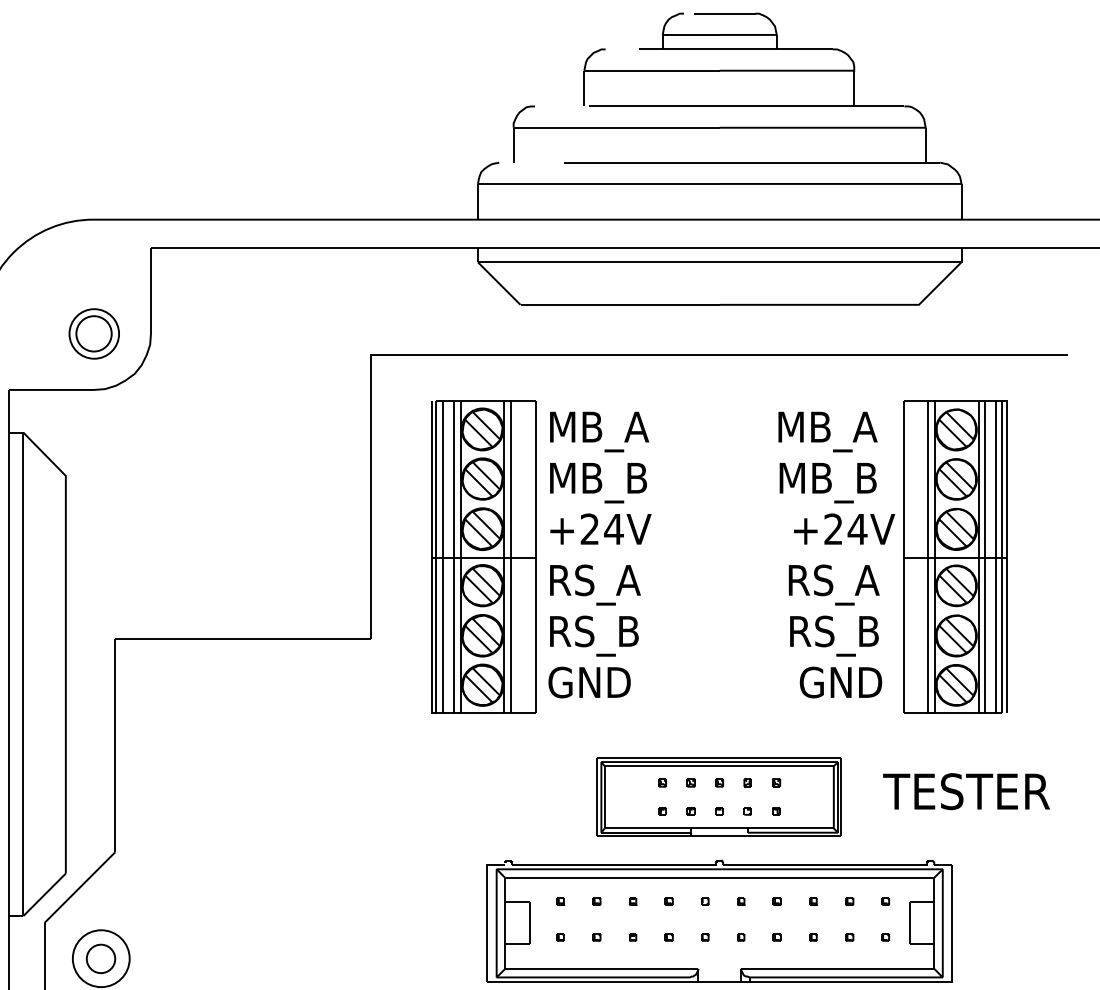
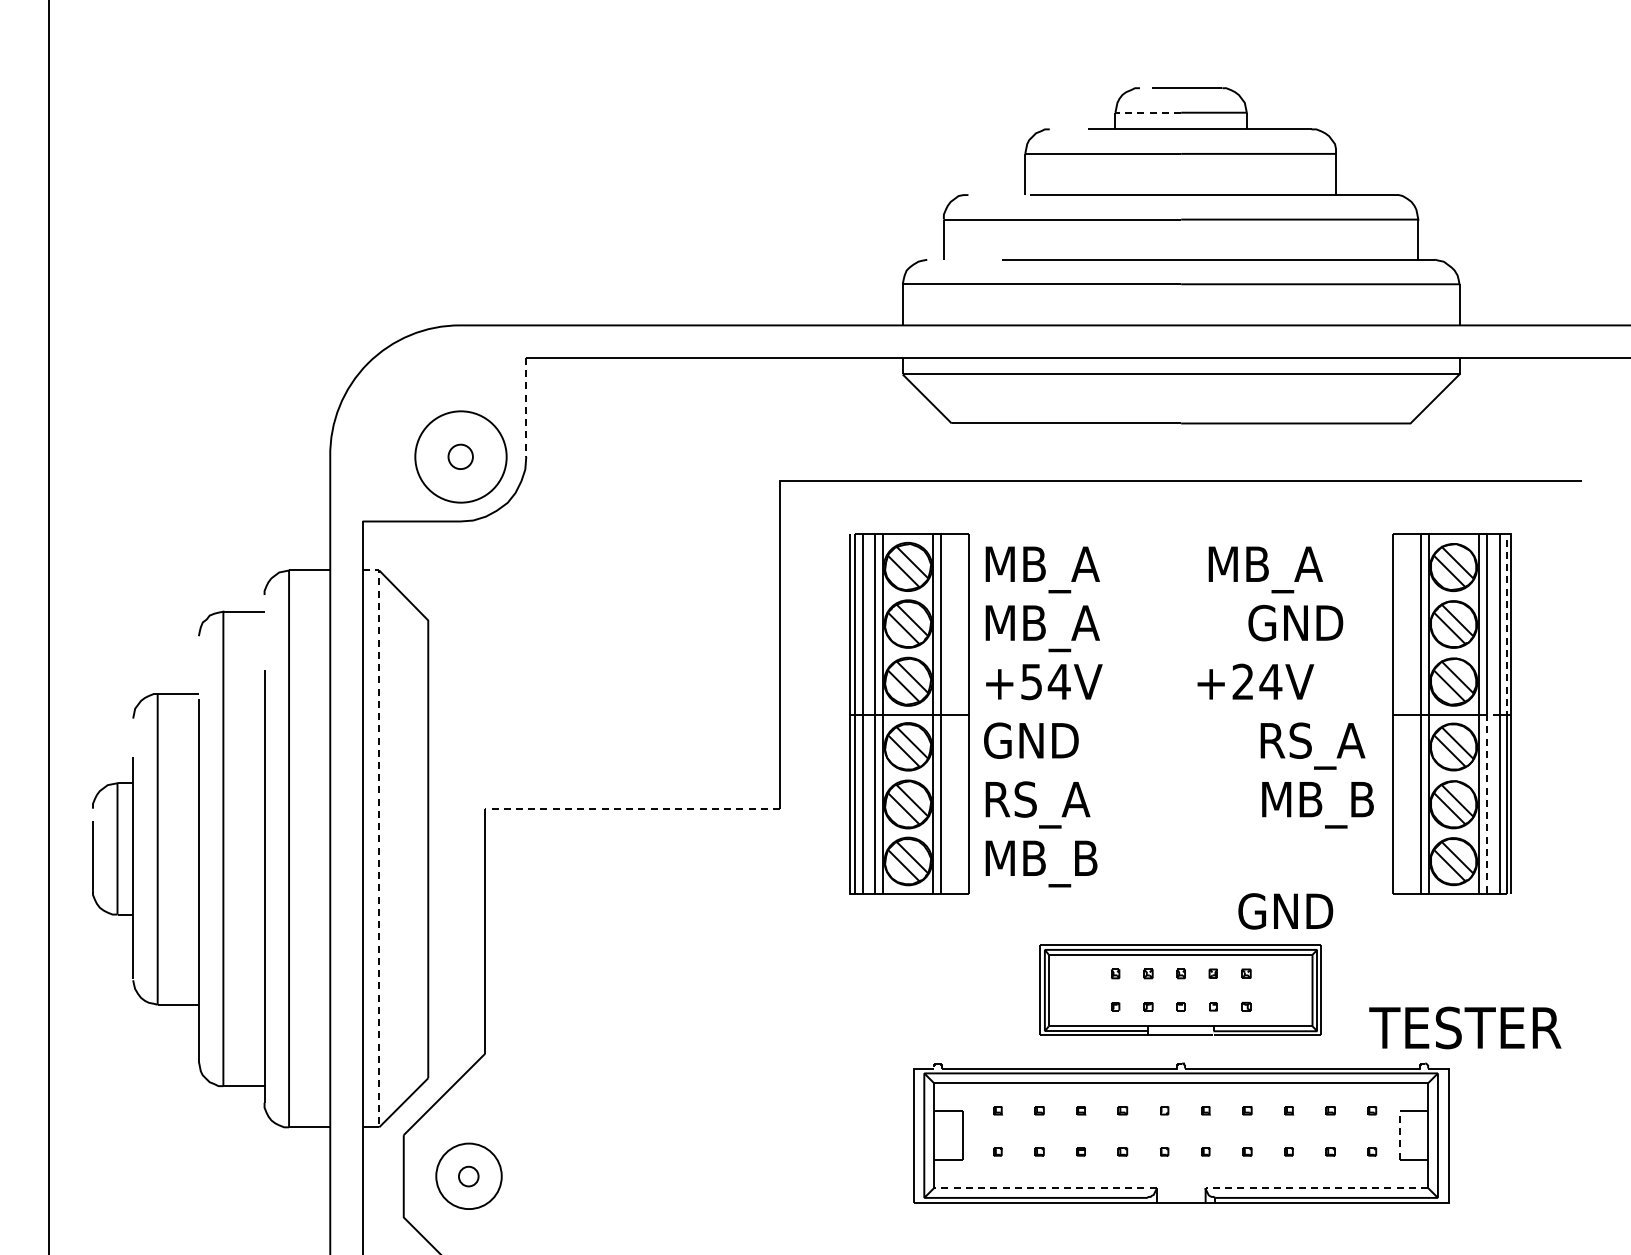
line: (691, 34) -> (1148, 112), solid -> dashed
line: (151, 290) -> (526, 407), solid -> dashed
circle: (93, 333) -> (460, 456), size x0.6
circle: (93, 333) -> (460, 456), size x1.6
text: (827, 431) -> (1265, 569), moved
line: (1002, 475) -> (1506, 620), solid -> dashed
text: (636, 477) -> (1085, 622), MB_B -> MB_A
text: (826, 482) -> (1304, 628), MB_B -> GND
text: (589, 528) -> (1031, 681), +24V -> +54V
text: (844, 528) -> (1255, 681), moved
text: (594, 584) -> (1037, 745), RS_A -> GND
line: (984, 629) -> (1486, 797), solid -> dashed
text: (627, 631) -> (1075, 799), RS_B -> RS_A
text: (839, 635) -> (1319, 804), RS_B -> MB_B
line: (243, 639) -> (632, 808), solid -> dashed
line: (23, 667) -> (379, 840), solid -> dashed
text: (840, 682) -> (1285, 911), moved
text: (597, 686) -> (1040, 863), GND -> MB_B
text: (966, 791) -> (1465, 1027), moved
line: (909, 923) -> (1399, 1135), solid -> dashed
circle: (100, 958) -> (468, 1176), size x0.6
line: (601, 969) -> (1044, 1188), solid -> dashed
line: (837, 969) -> (1316, 1188), solid -> dashed

